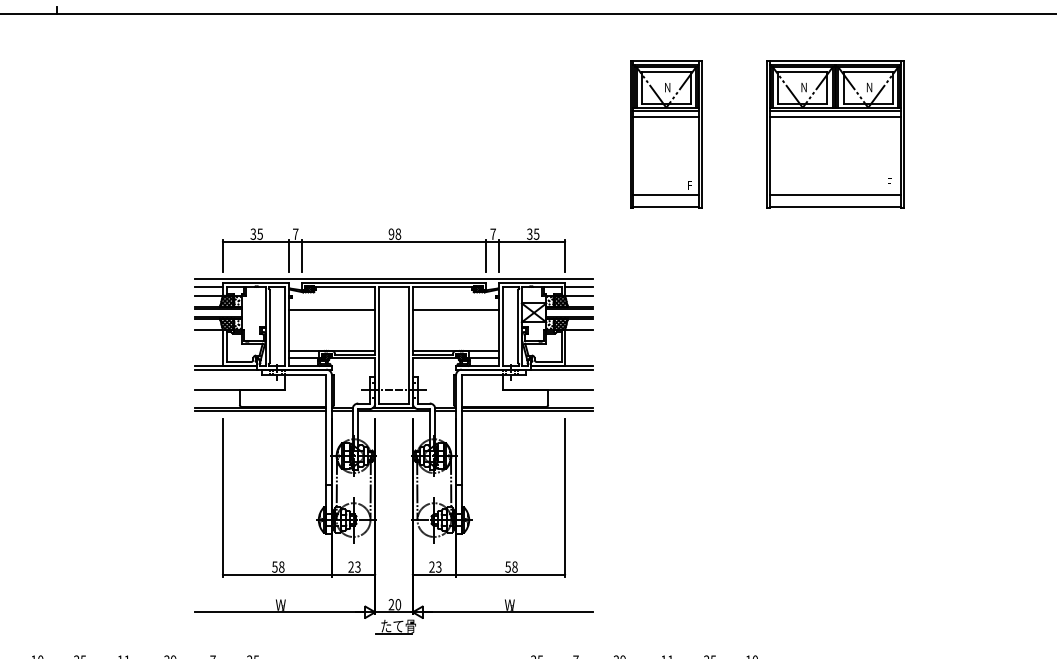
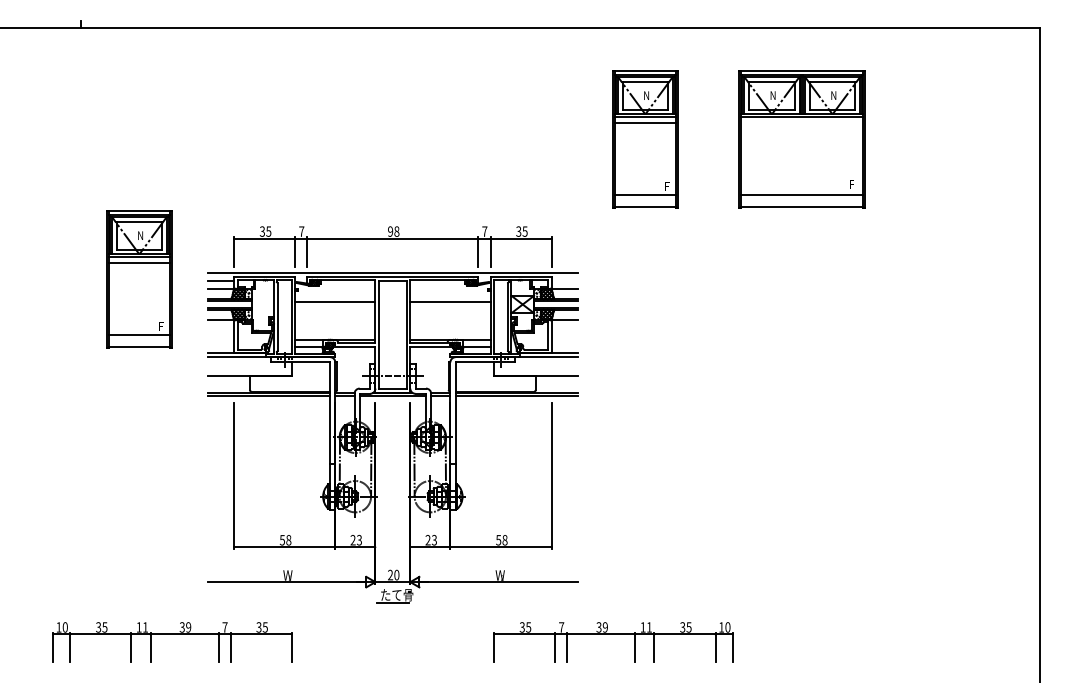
line: (835, 116) -> (802, 122), removed
part: (120, 285) -> (139, 279), added
line: (579, 286) -> (564, 280), removed

